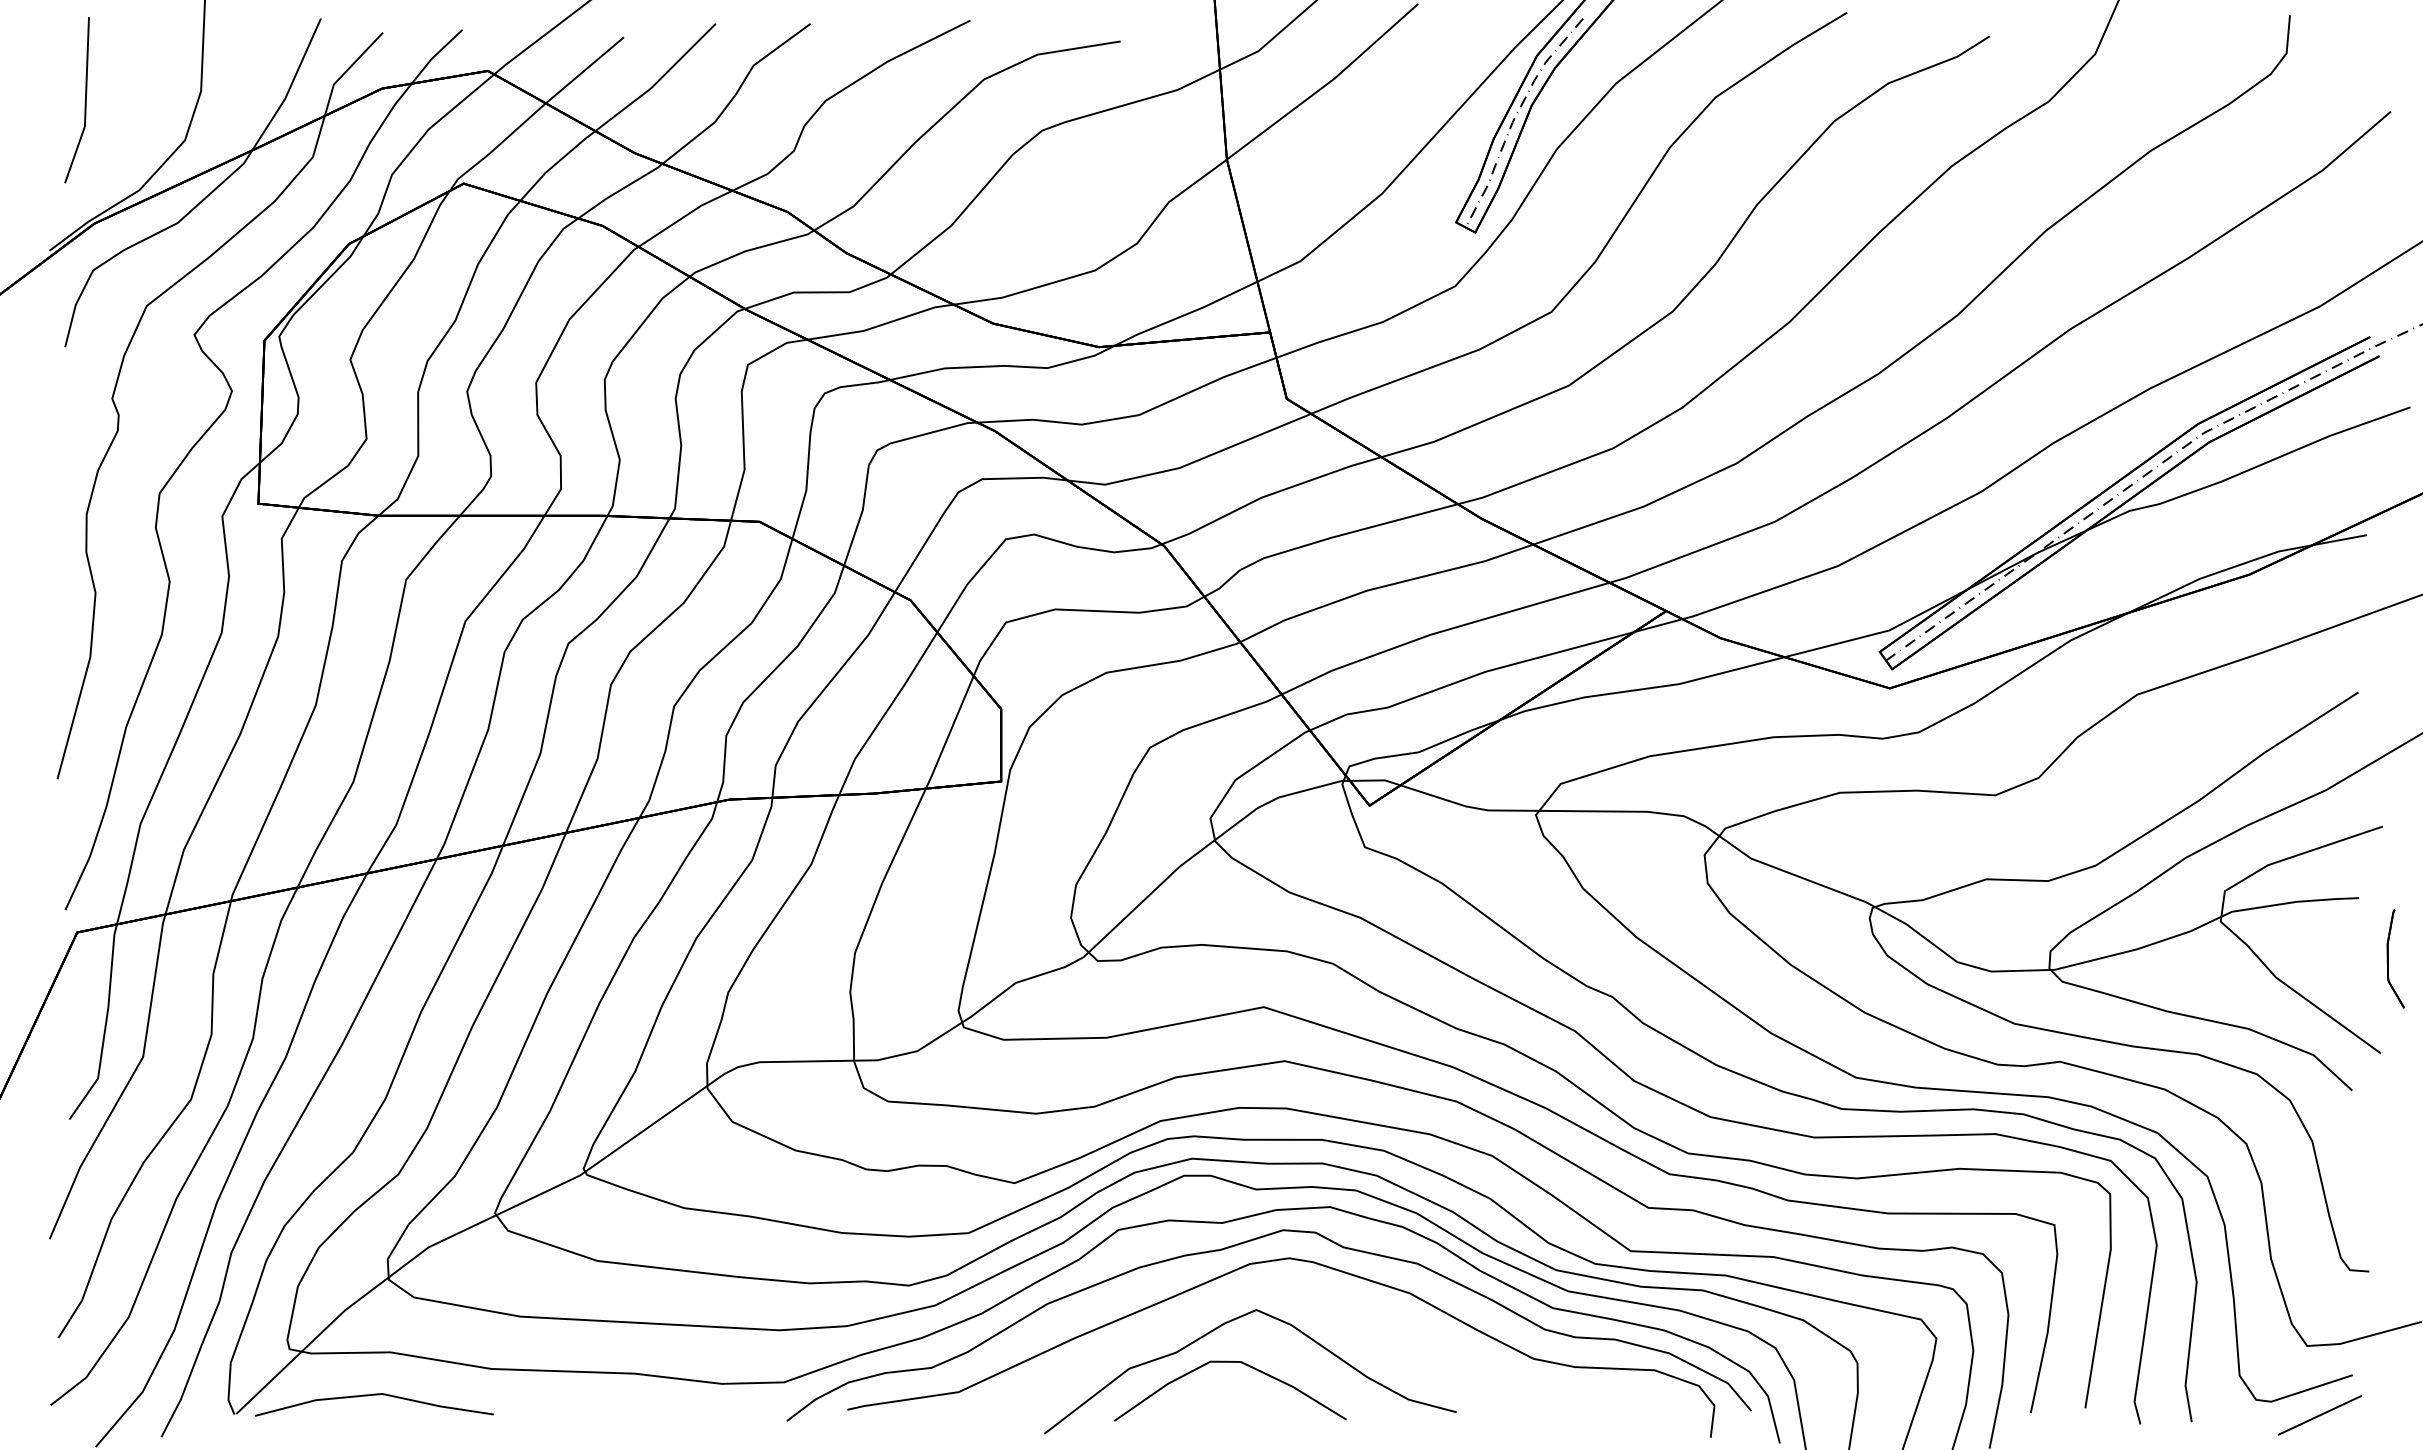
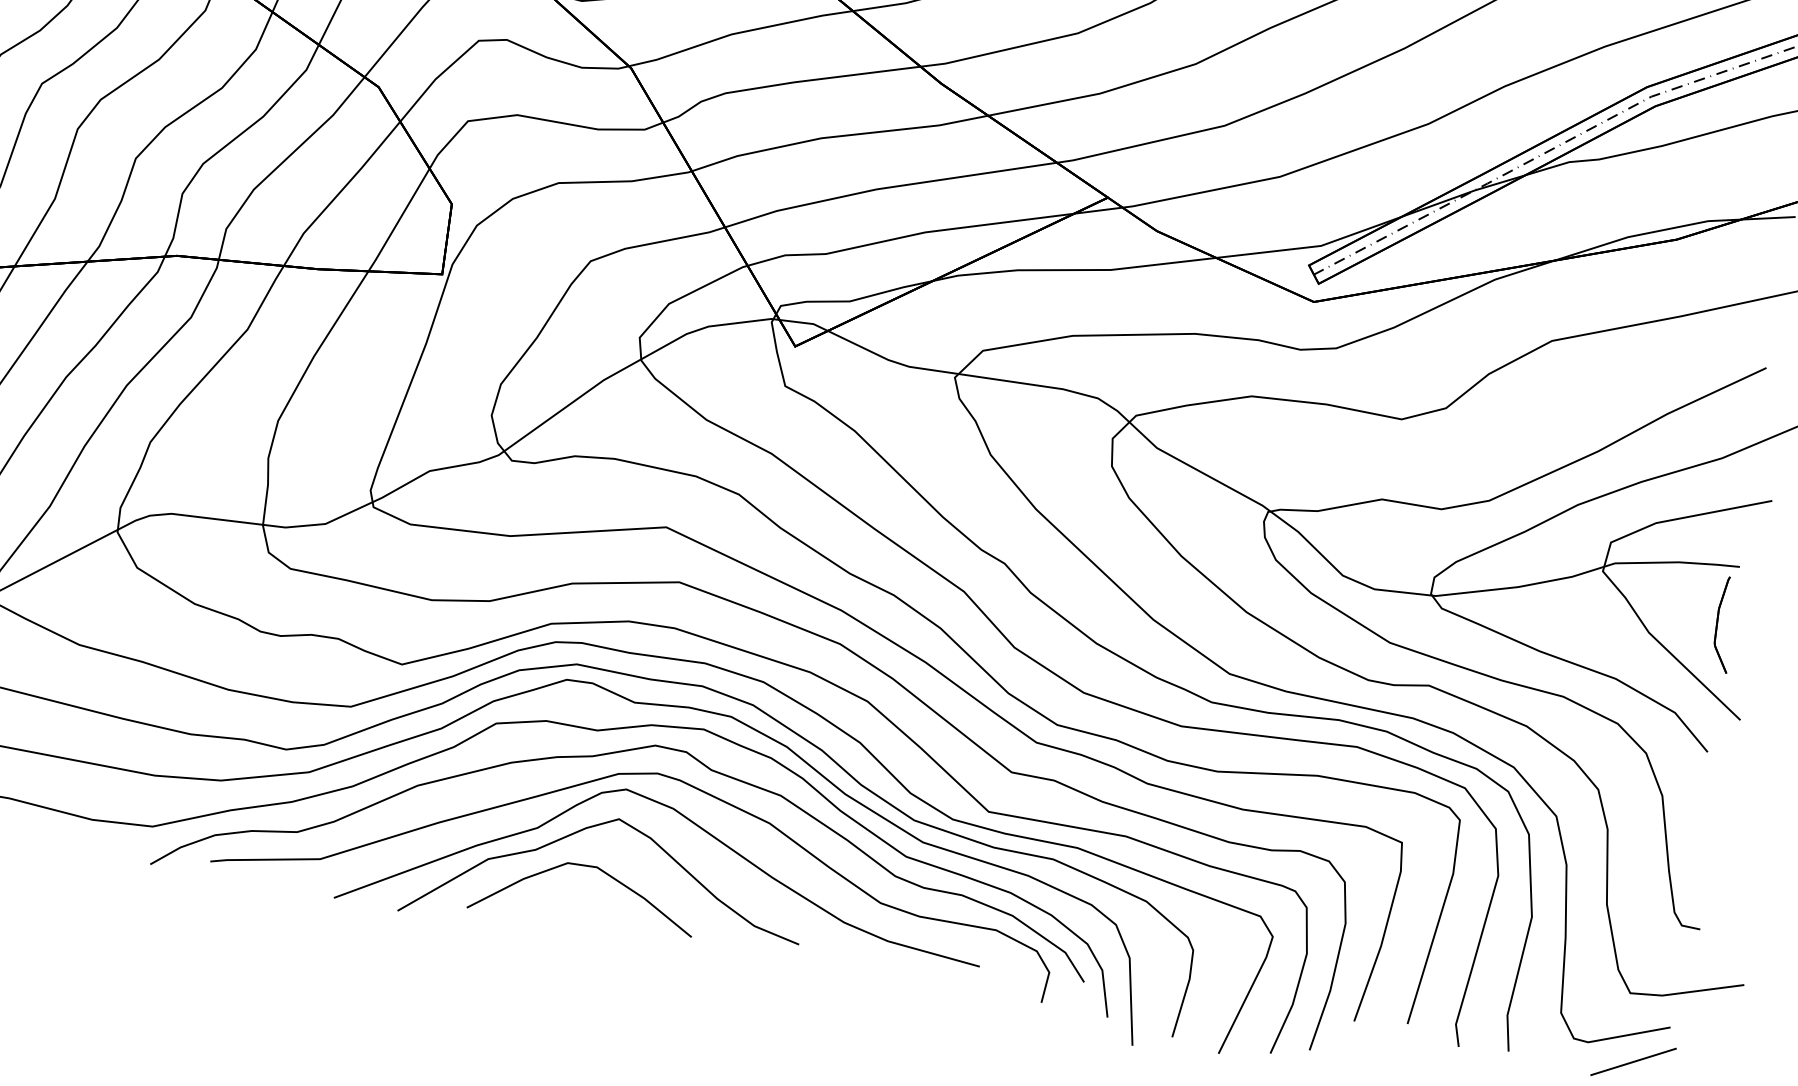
part: (2388, 958) -> (1717, 623), moved
curve: (1334, 1305) -> (695, 825), added

